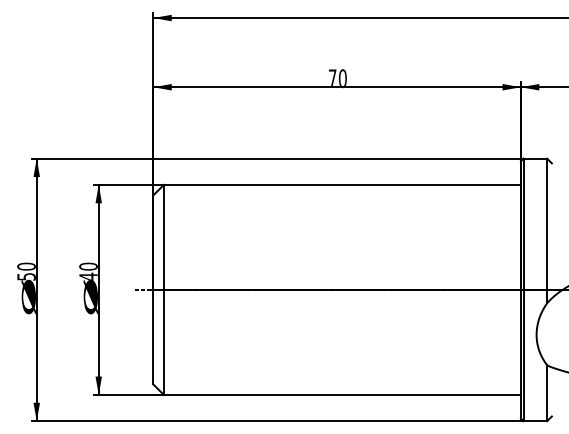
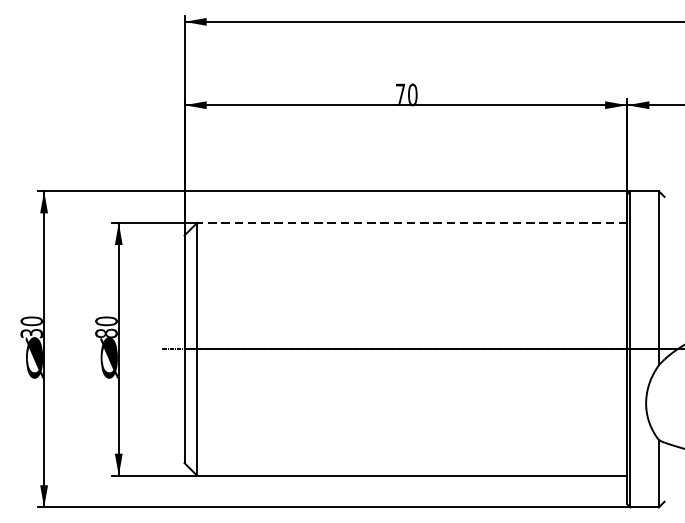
line: (342, 184) -> (412, 222), solid -> dashed
text: (26, 276) -> (31, 333), 50 -> 30
text: (88, 276) -> (106, 333), 40 -> 80

